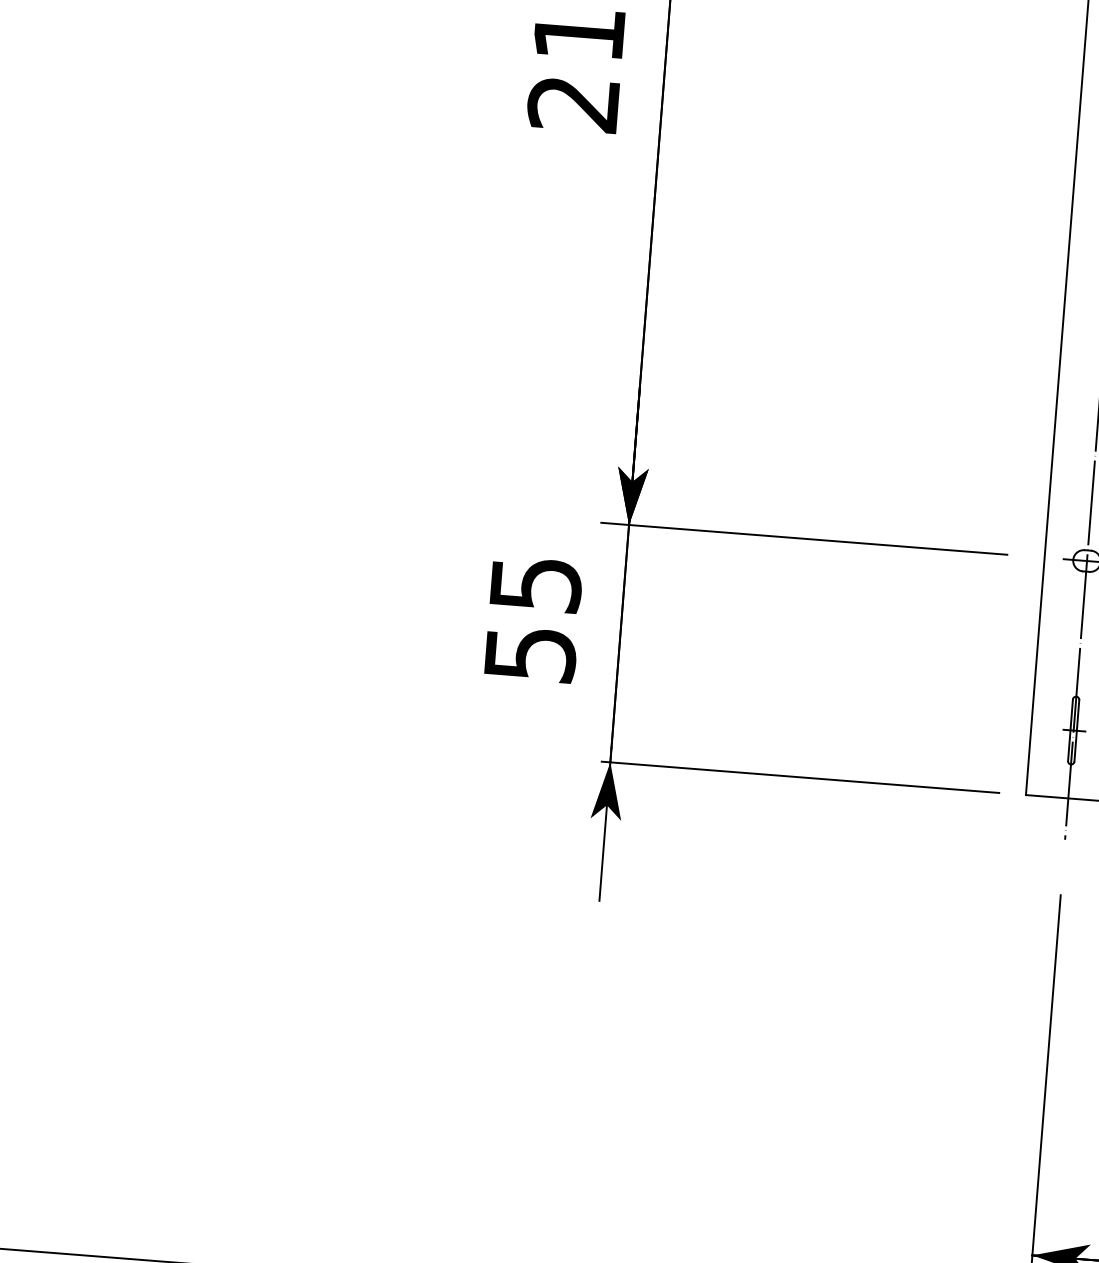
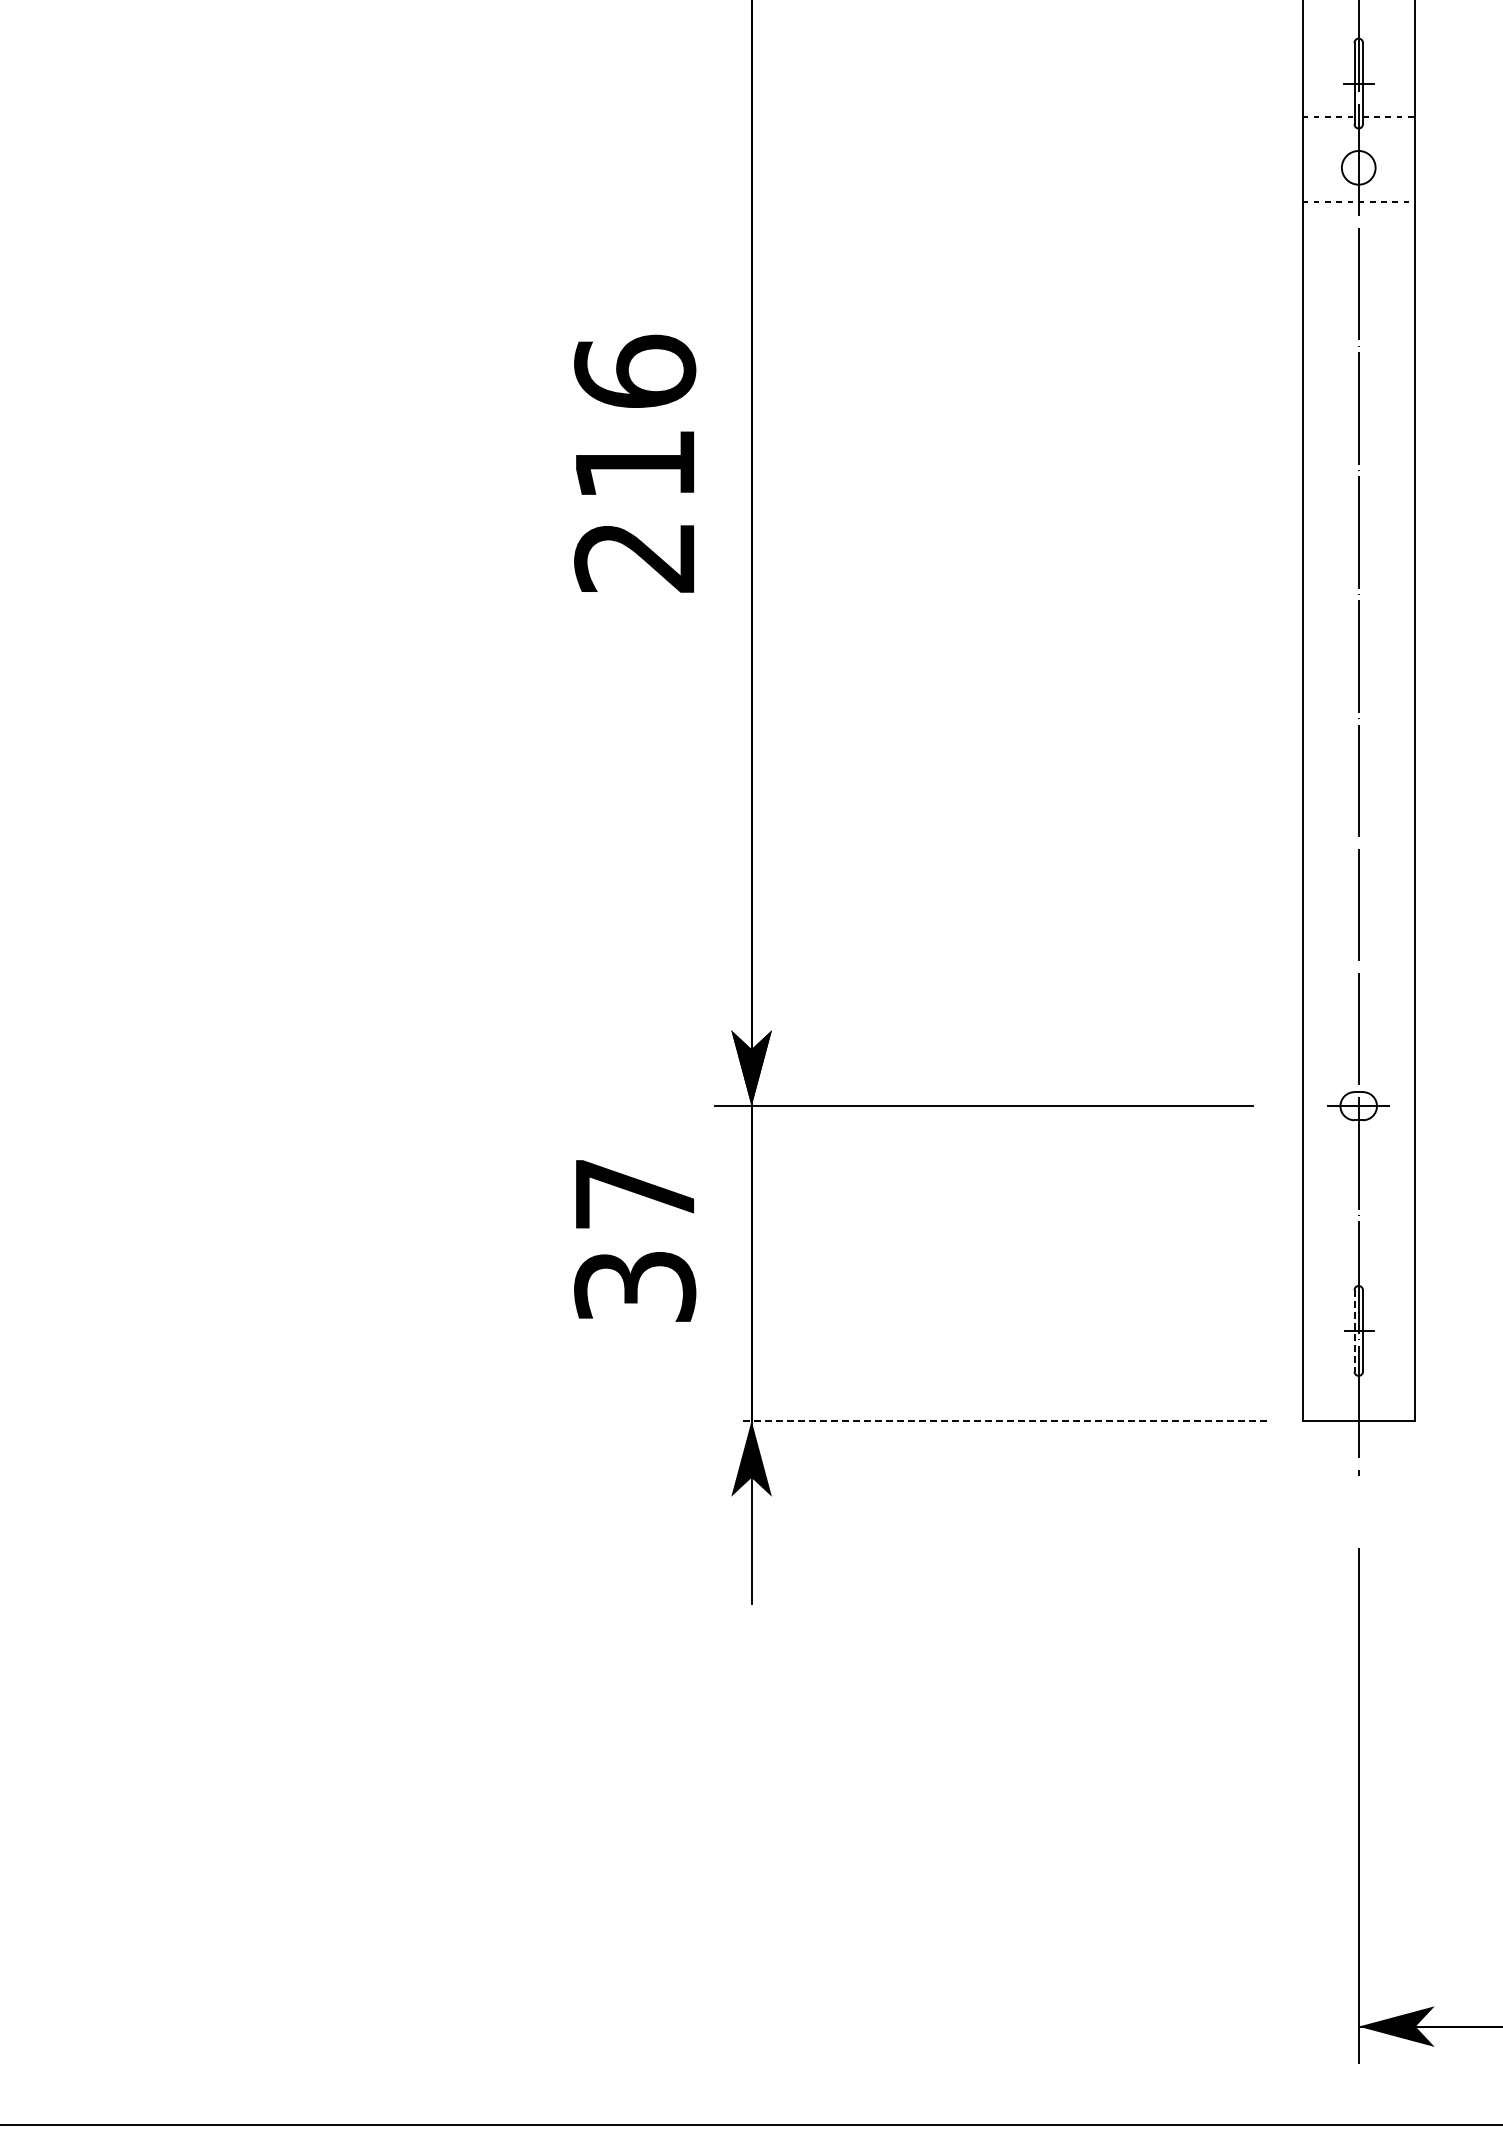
text: (533, 619) -> (635, 1240), 55 -> 37
line: (1070, 729) -> (1354, 1330), solid -> dashed
line: (800, 777) -> (1003, 1420), solid -> dashed

